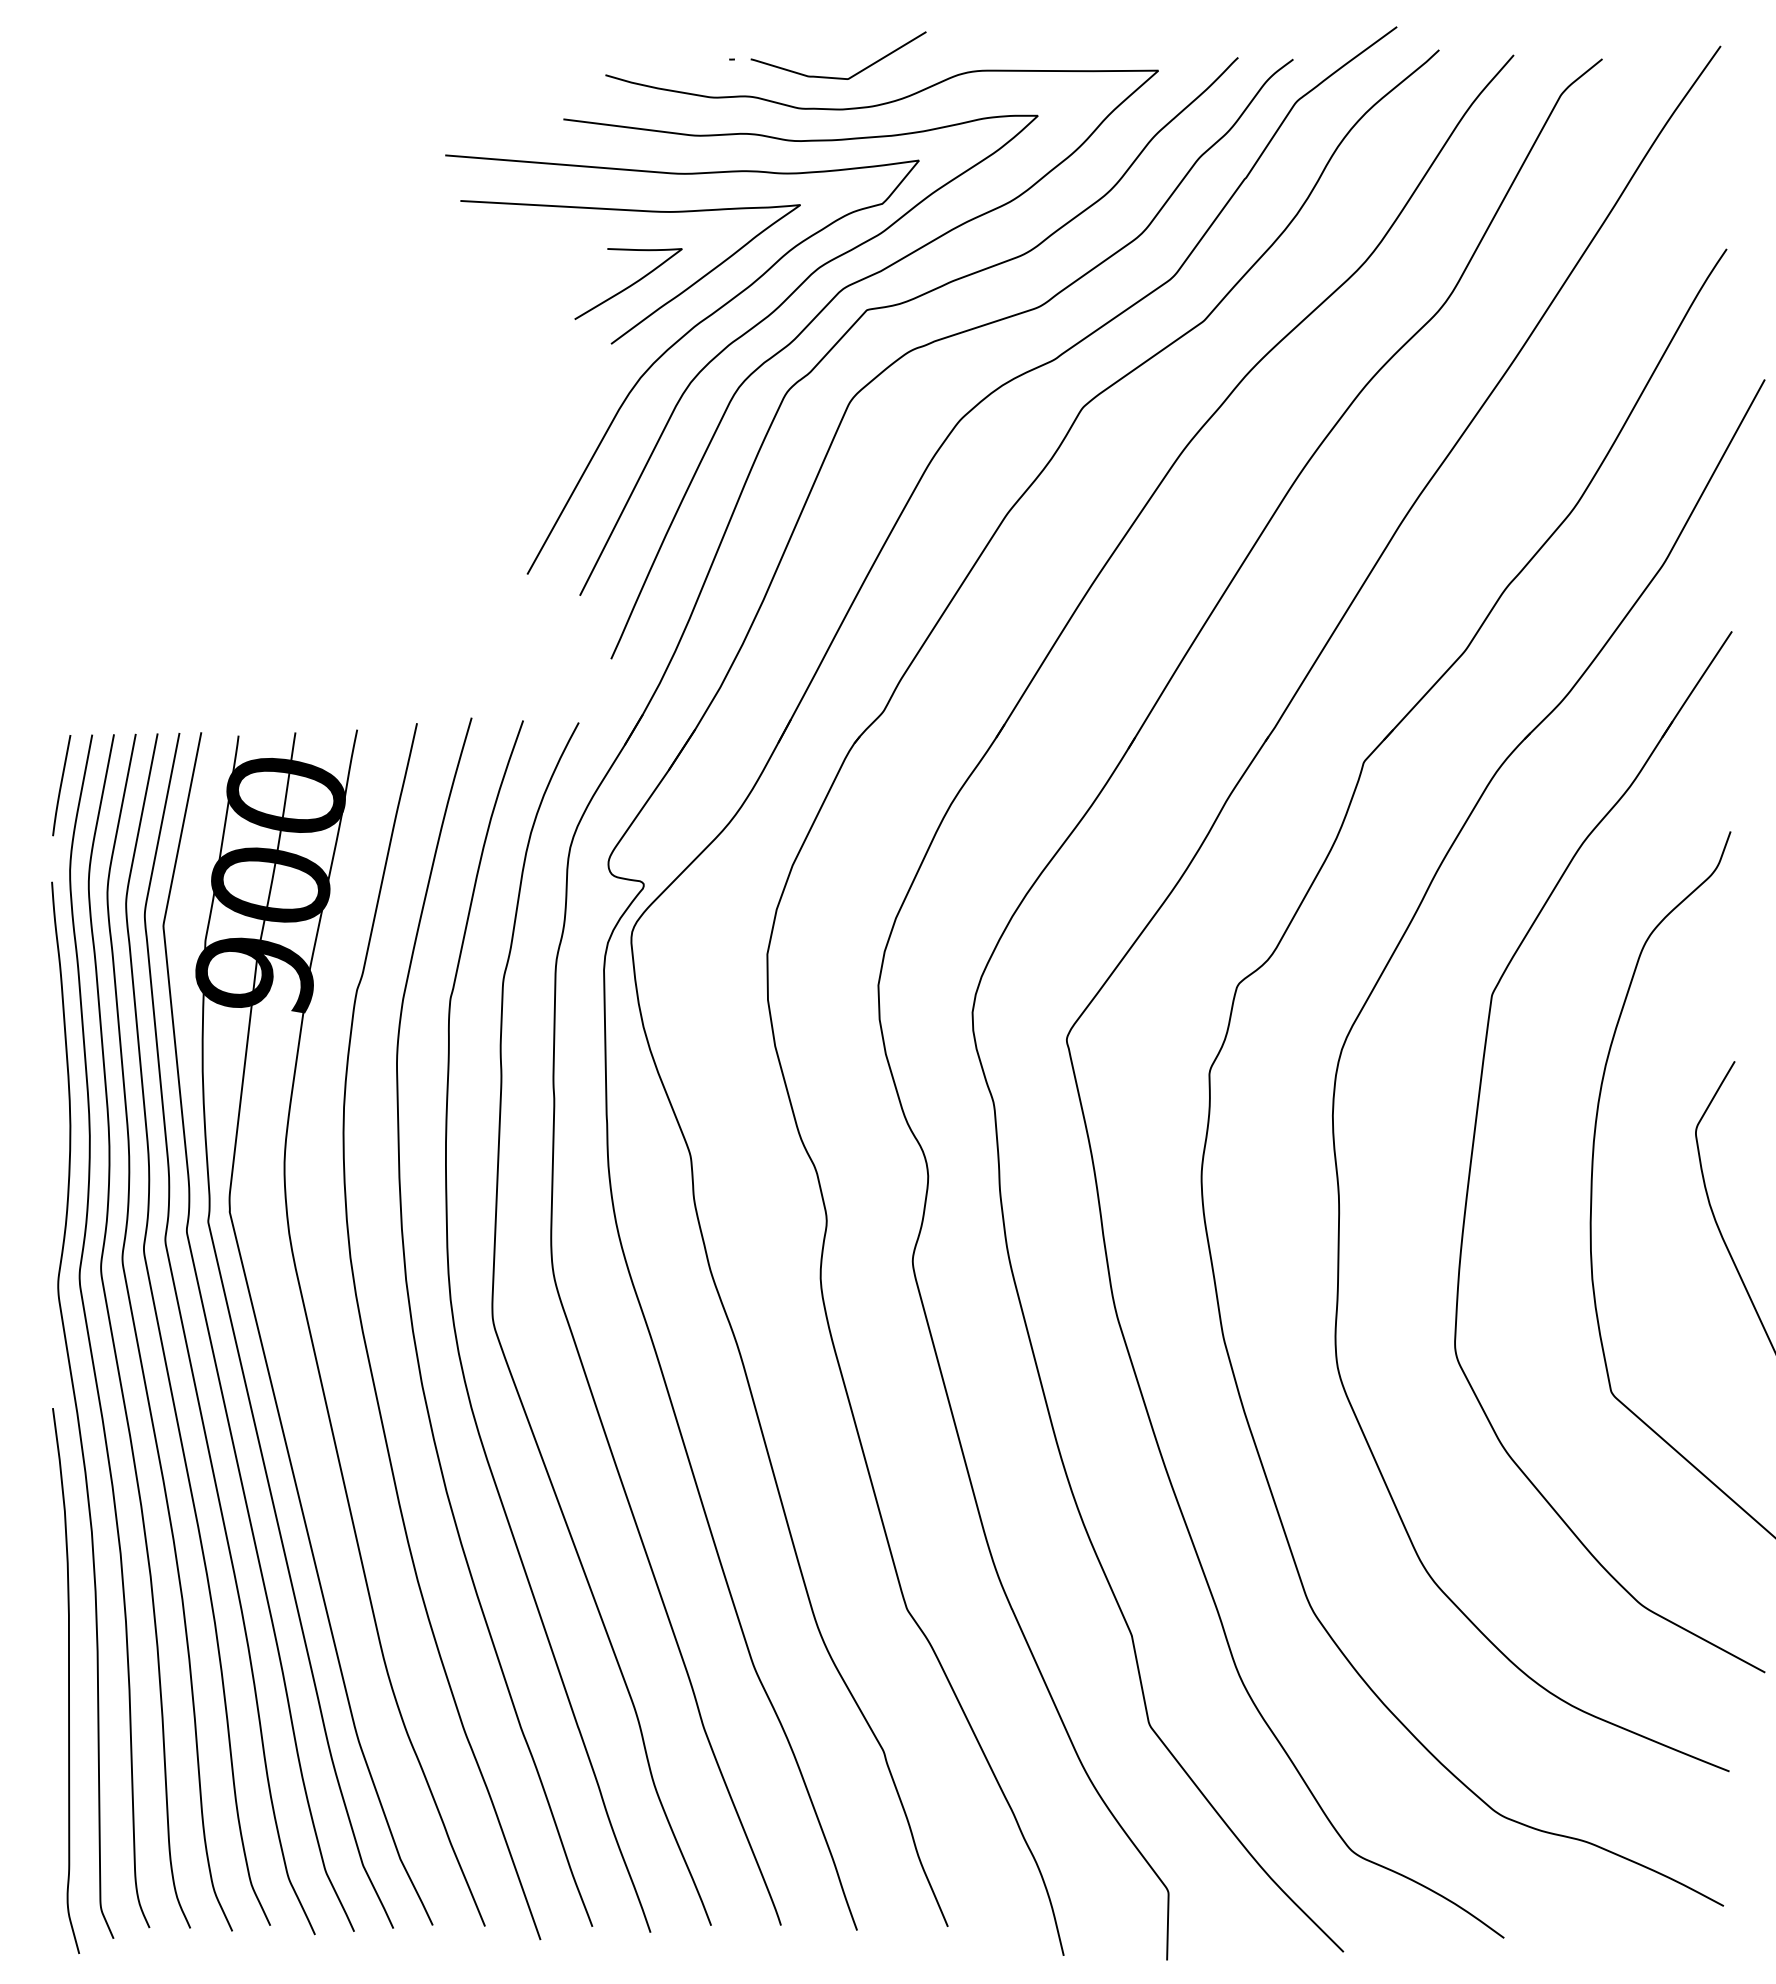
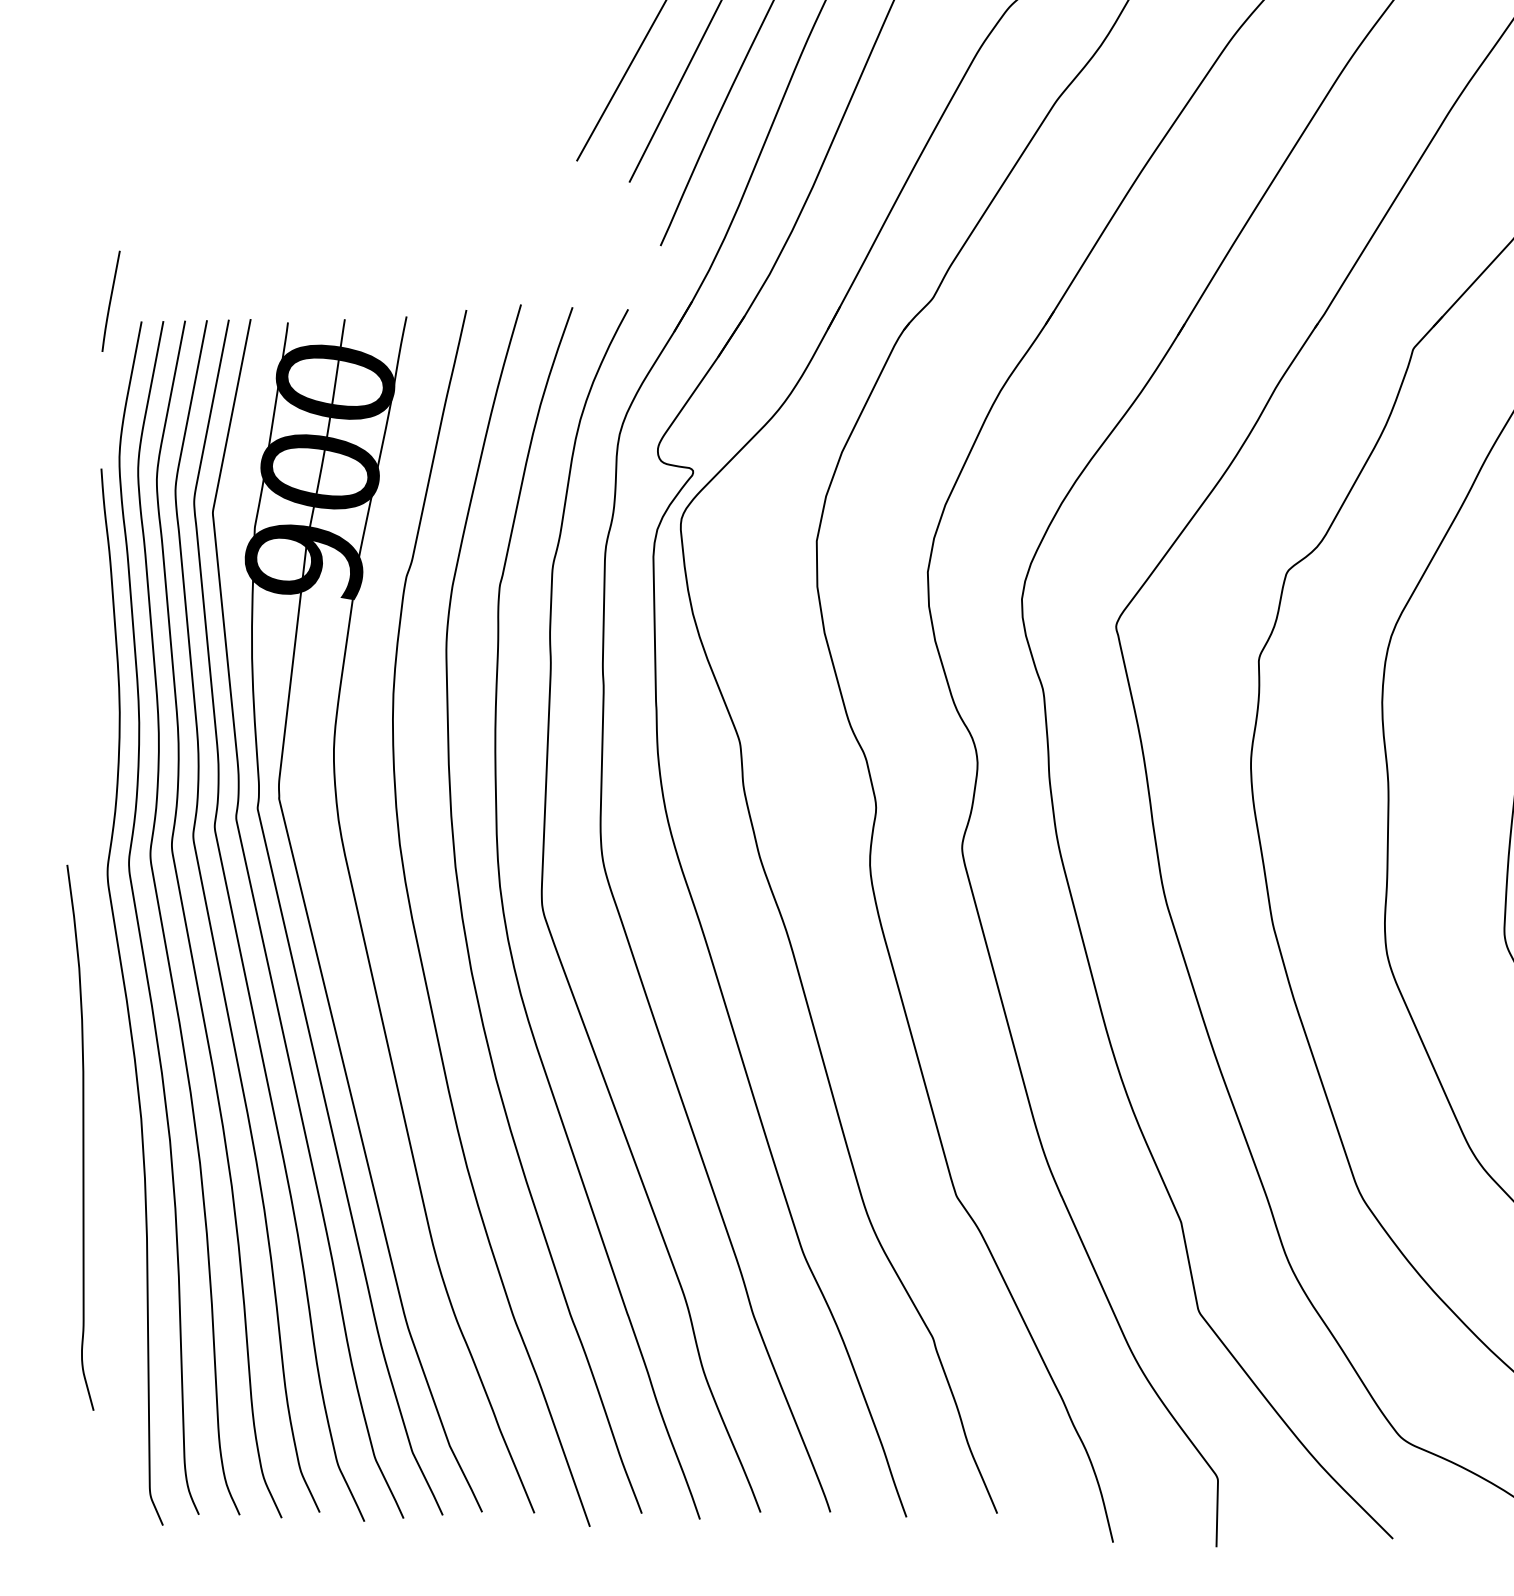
curve: (61, 785) -> (110, 301), moved
curve: (68, 1680) -> (82, 1137), moved

